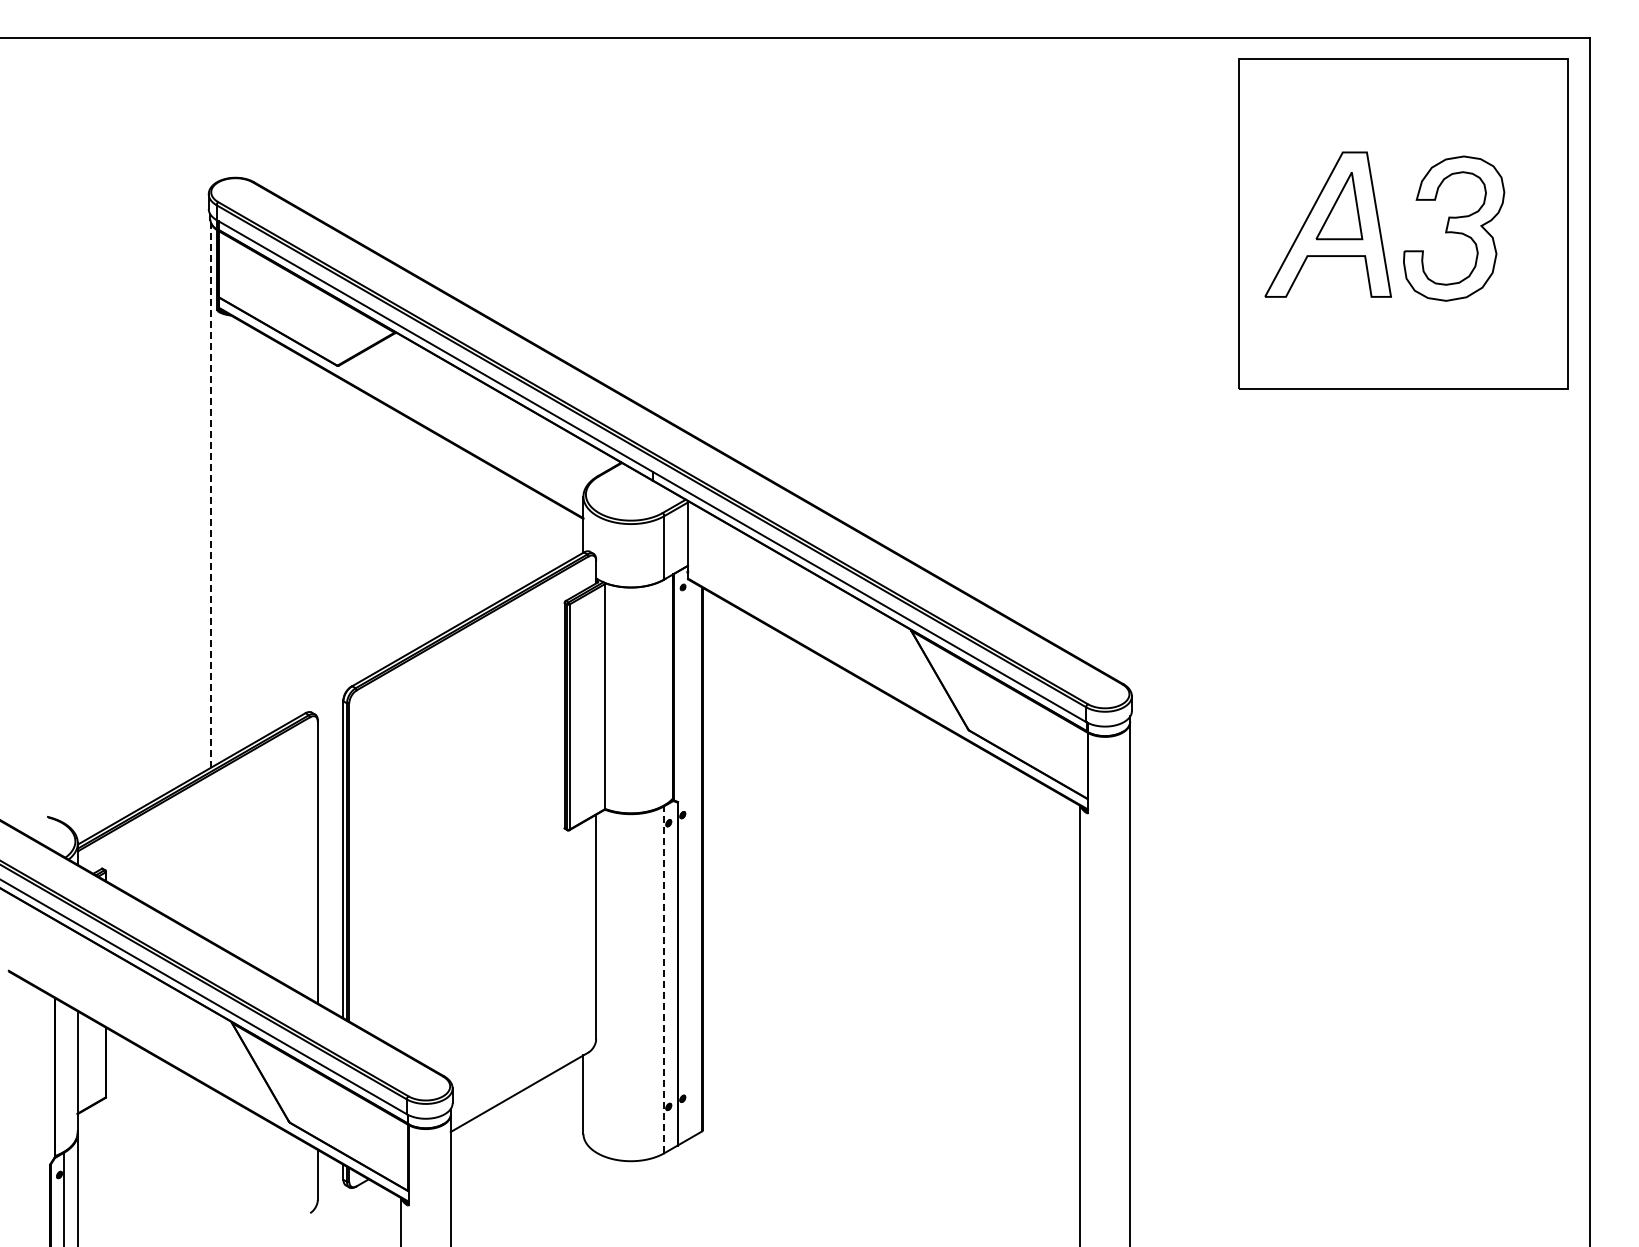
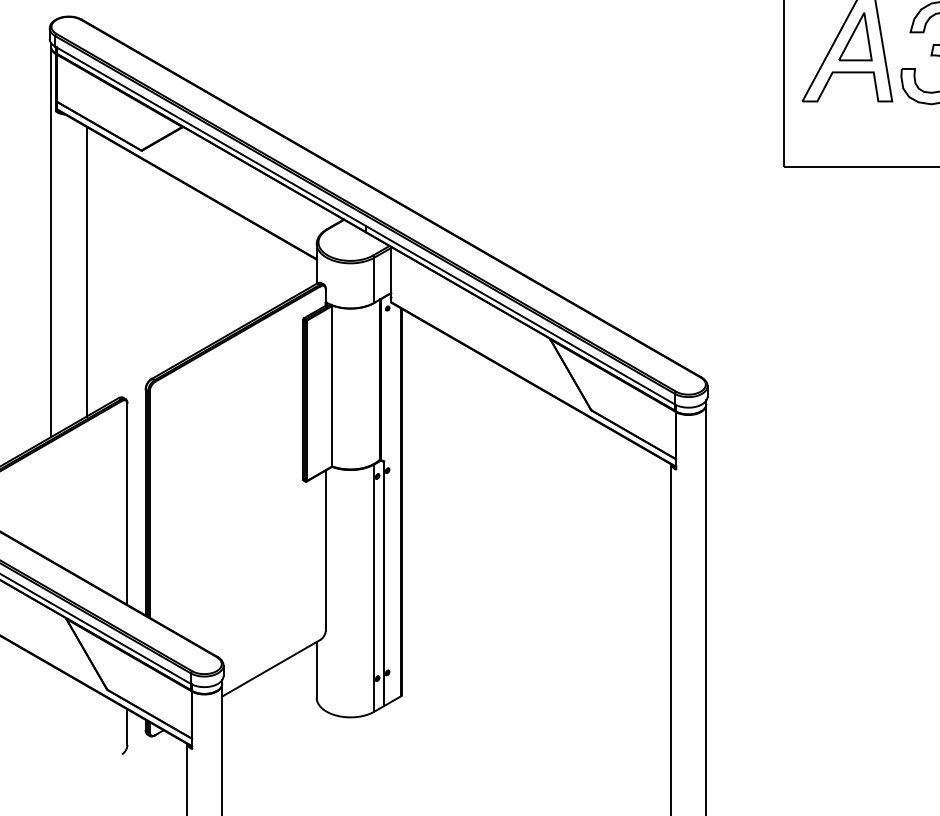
line: (210, 494) -> (50, 242), dashed -> solid
line: (260, 535) -> (86, 271), added
line: (664, 979) -> (374, 587), dashed -> solid

